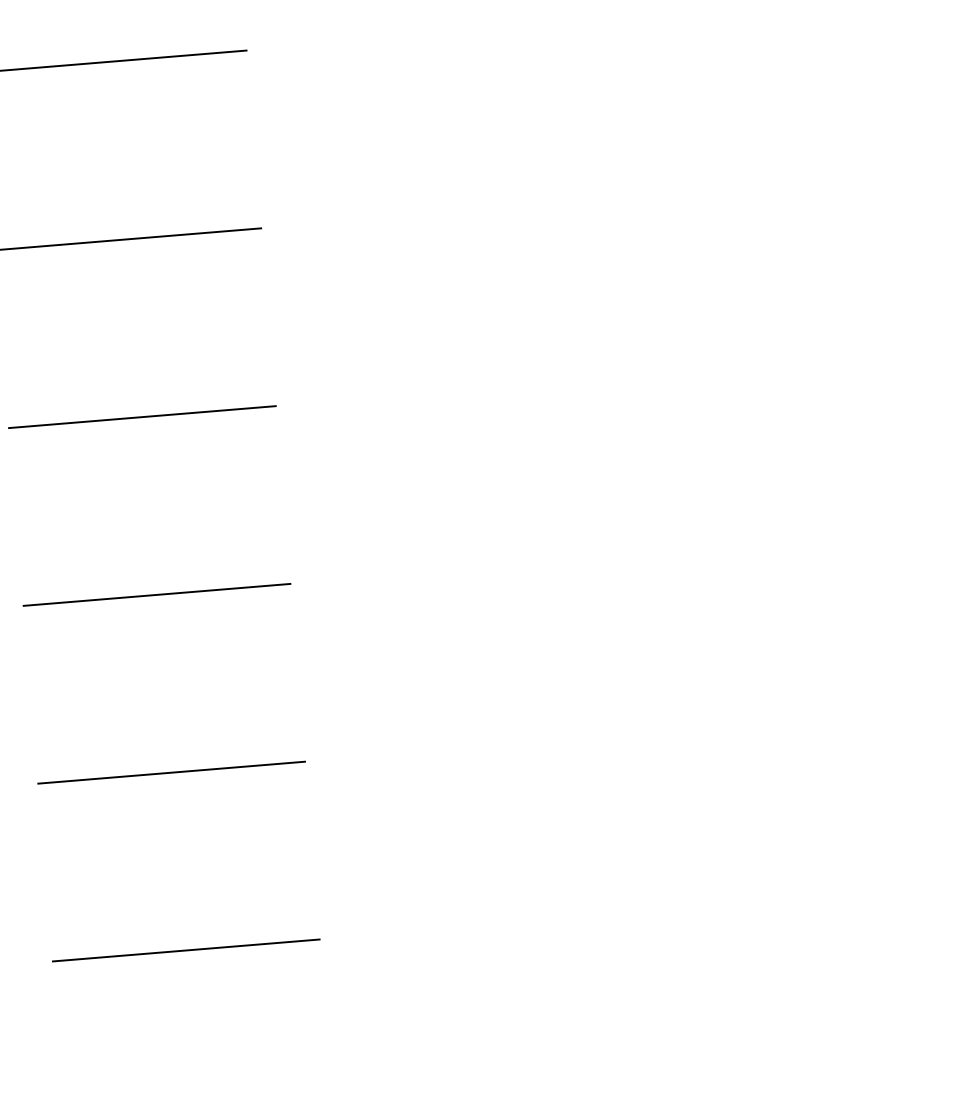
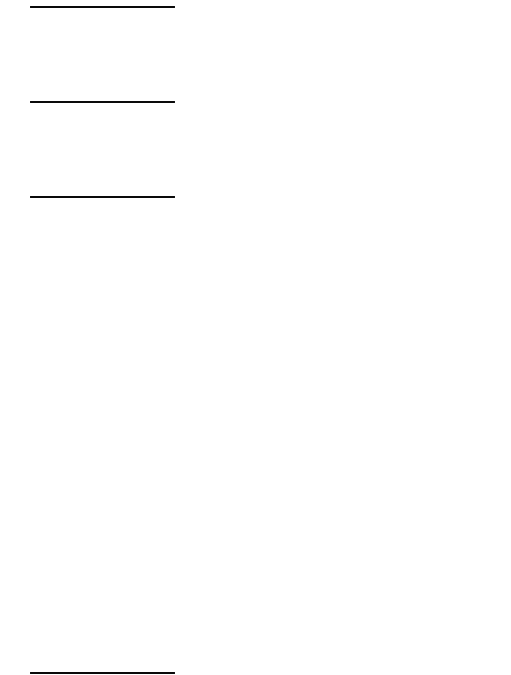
line: (141, 416) -> (102, 292), removed
line: (156, 594) -> (102, 387), removed
line: (171, 773) -> (102, 483), removed
line: (185, 951) -> (102, 578), removed

